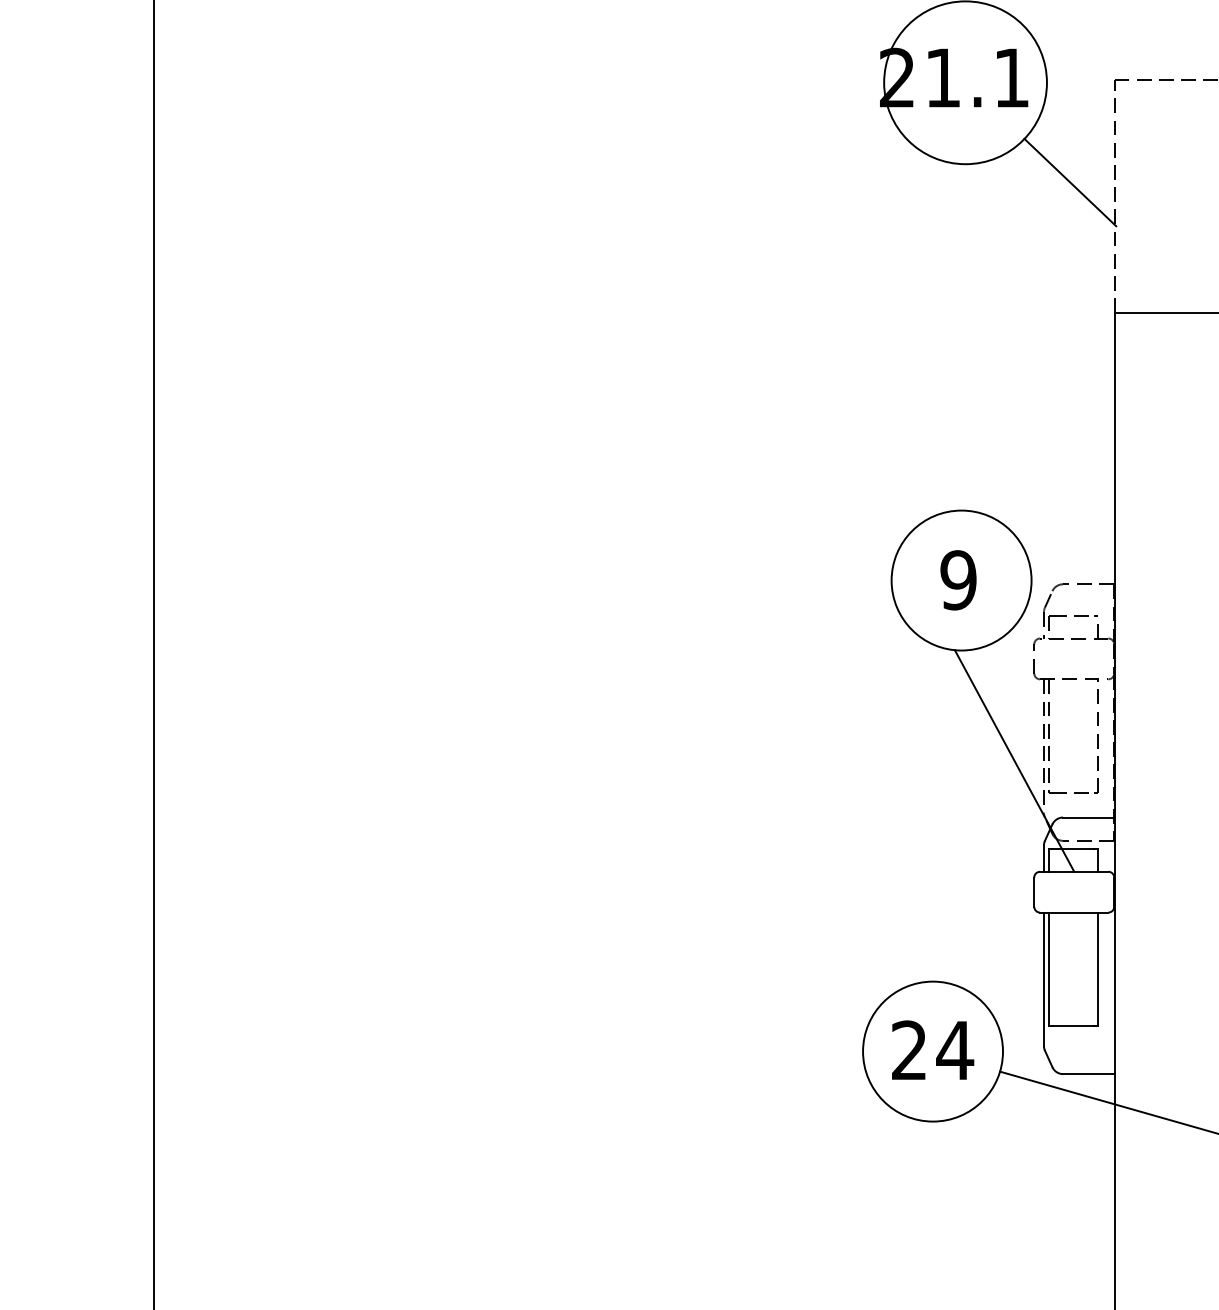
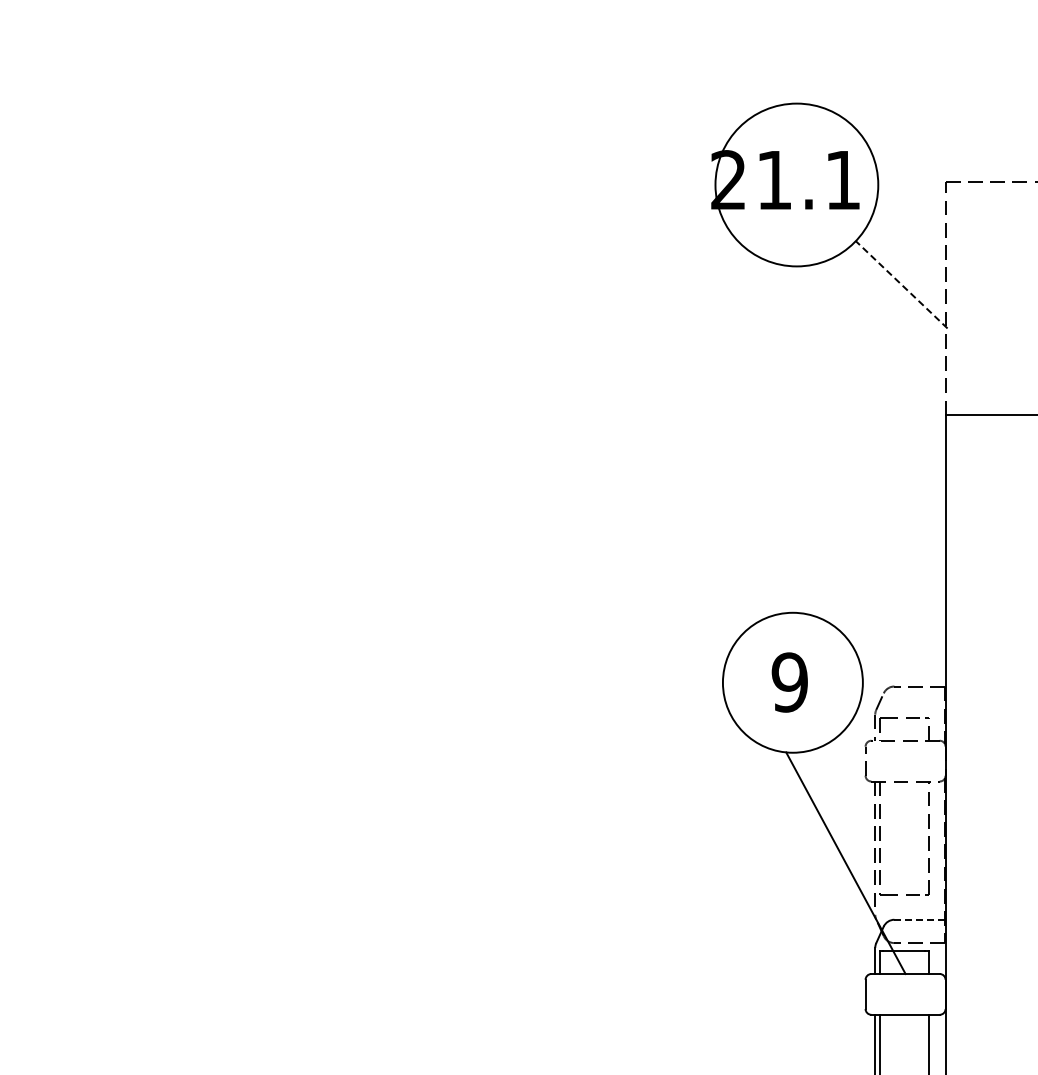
line: (1069, 182) -> (900, 284), solid -> dashed
line: (1087, 817) -> (918, 919), solid -> dashed

